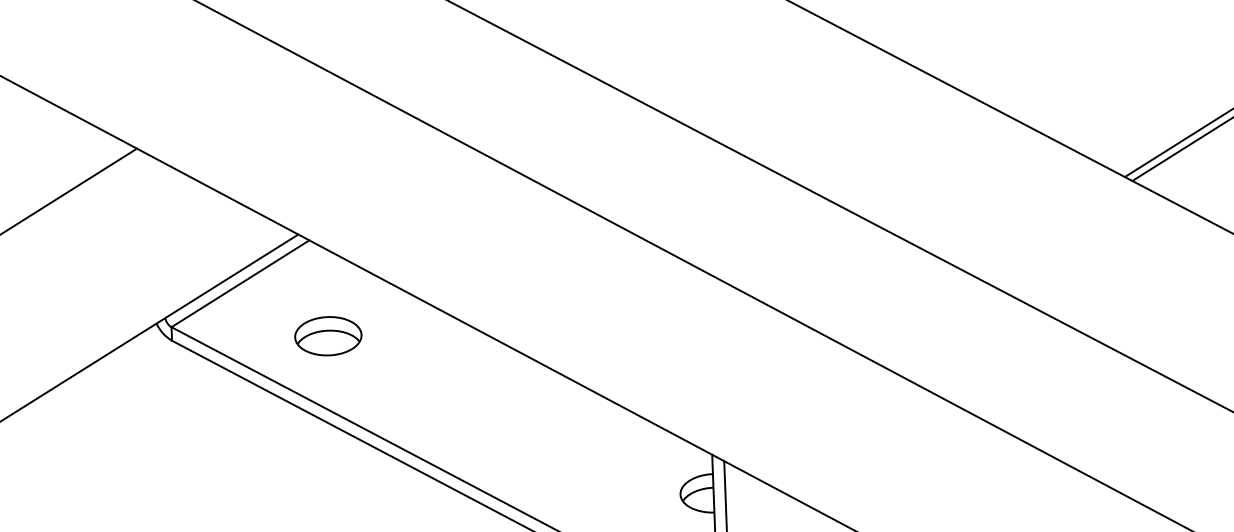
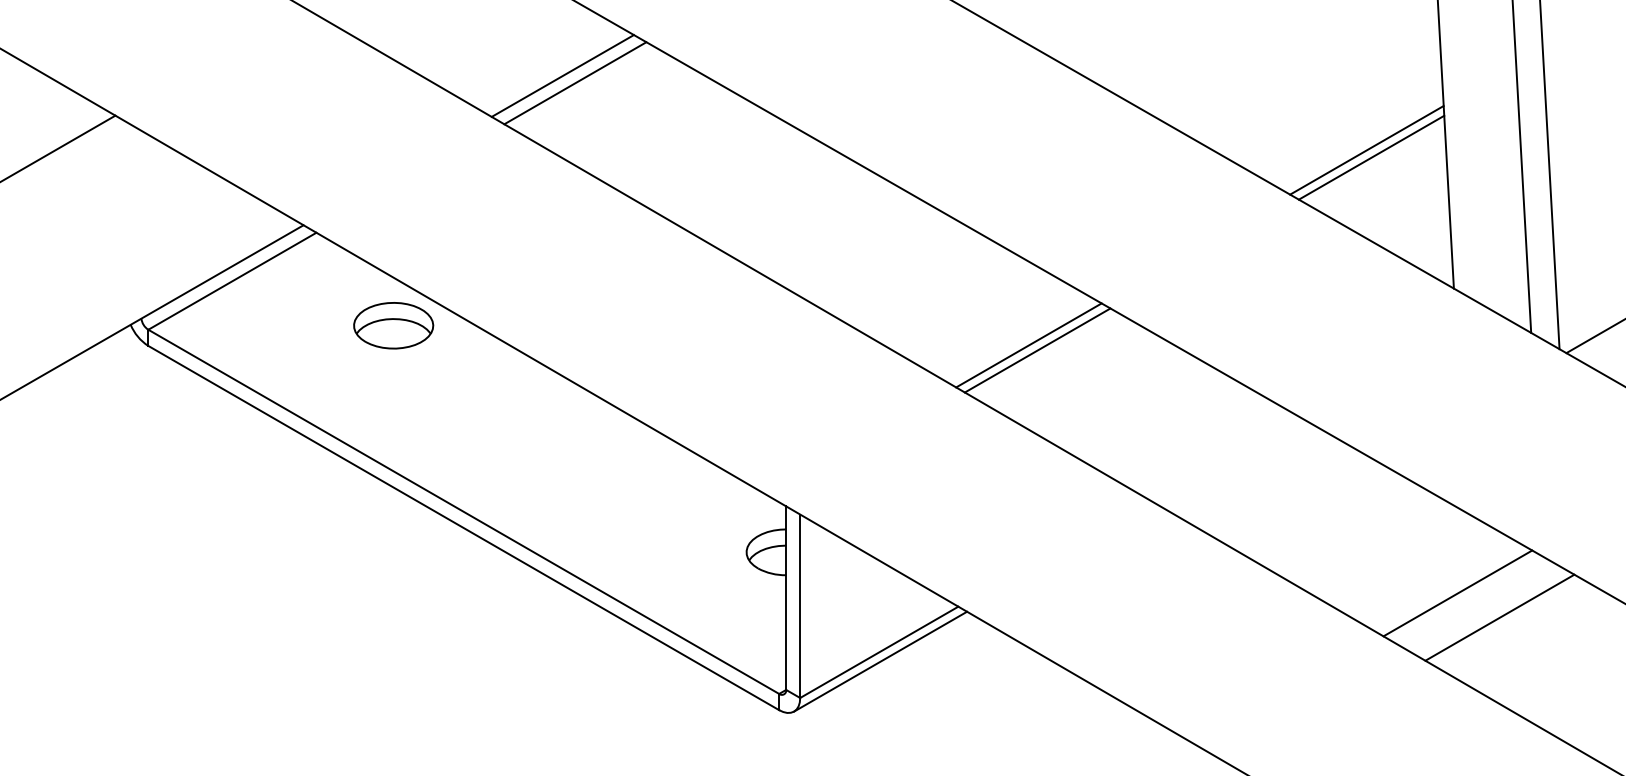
line: (510, 100) -> (562, 75), added
line: (521, 106) -> (575, 83), added
line: (910, 312) -> (1028, 345), added
line: (917, 315) -> (1037, 350), added
part: (328, 336) -> (393, 325), moved

